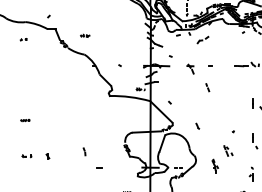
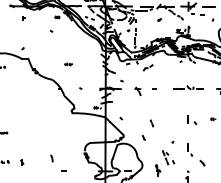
part: (85, 35) -> (68, 64), moved
part: (207, 87) -> (151, 123), moved
part: (228, 150) -> (168, 157), size x1.67

